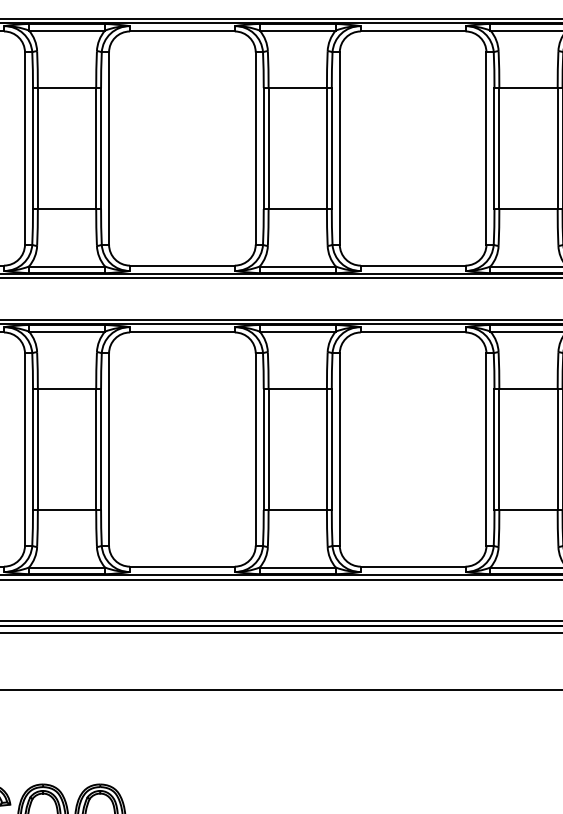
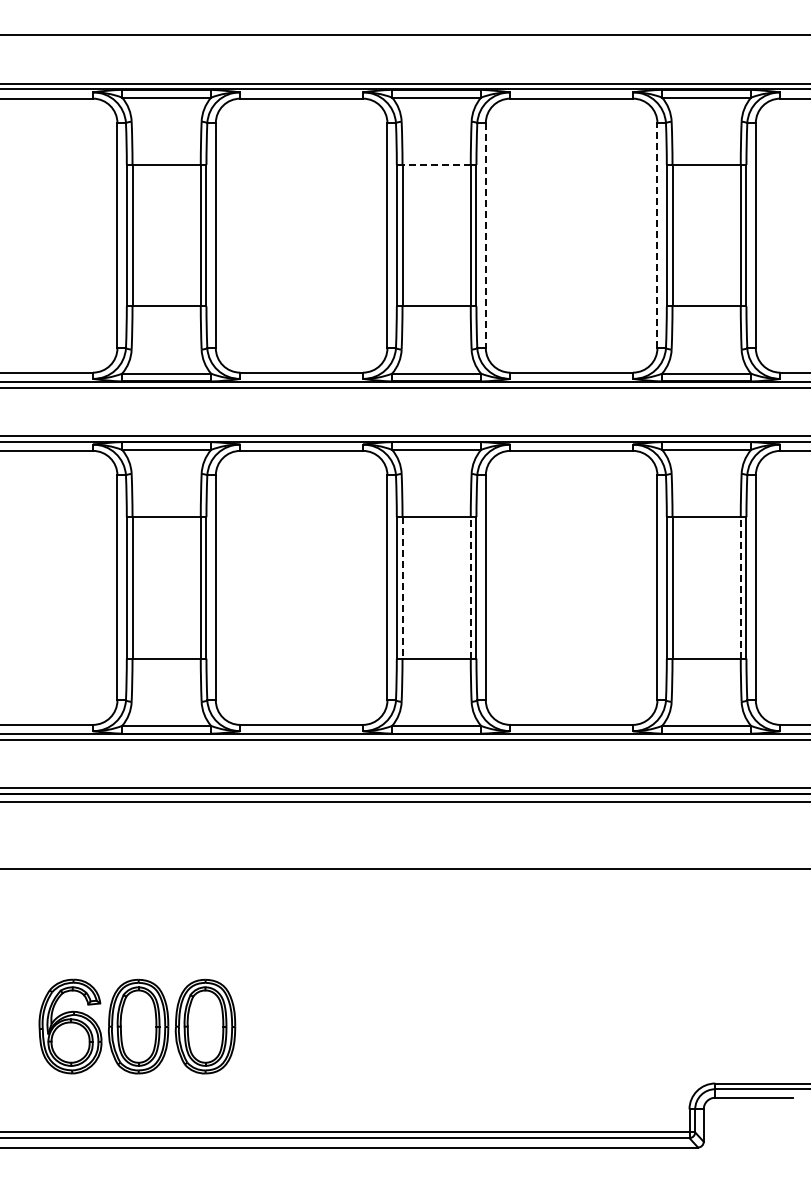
line: (297, 87) -> (436, 164), solid -> dashed
line: (486, 148) -> (657, 235), solid -> dashed
line: (339, 149) -> (485, 236), solid -> dashed
line: (268, 449) -> (402, 587), solid -> dashed
line: (326, 449) -> (470, 587), solid -> dashed
line: (557, 449) -> (740, 587), solid -> dashed

